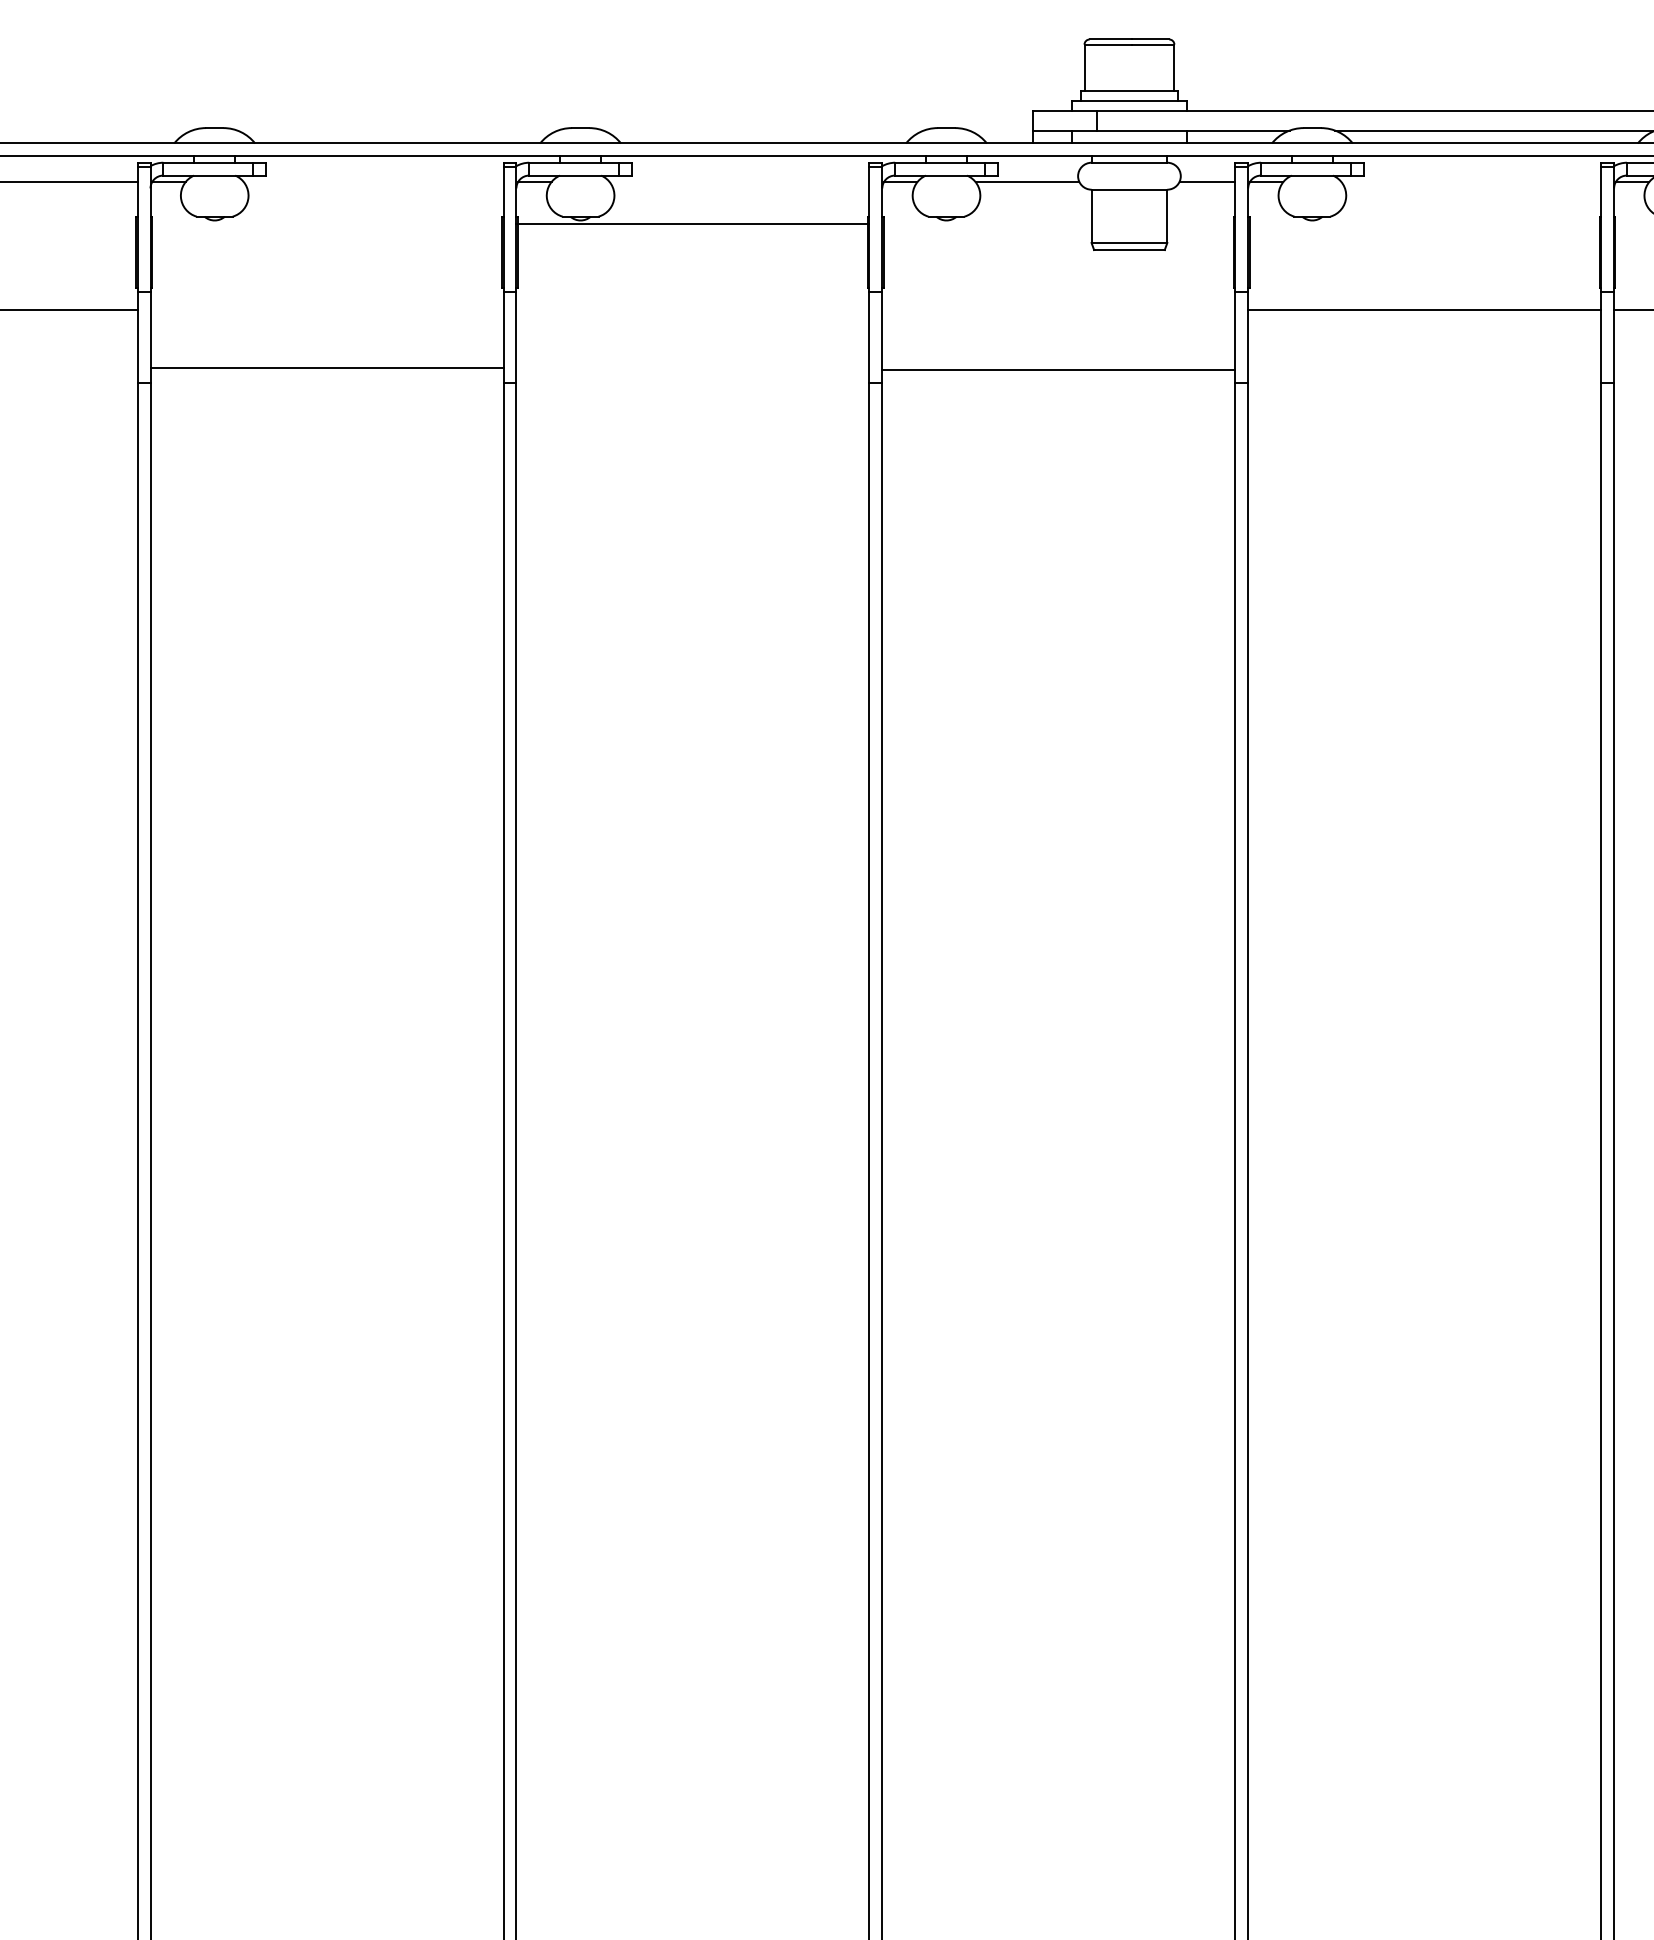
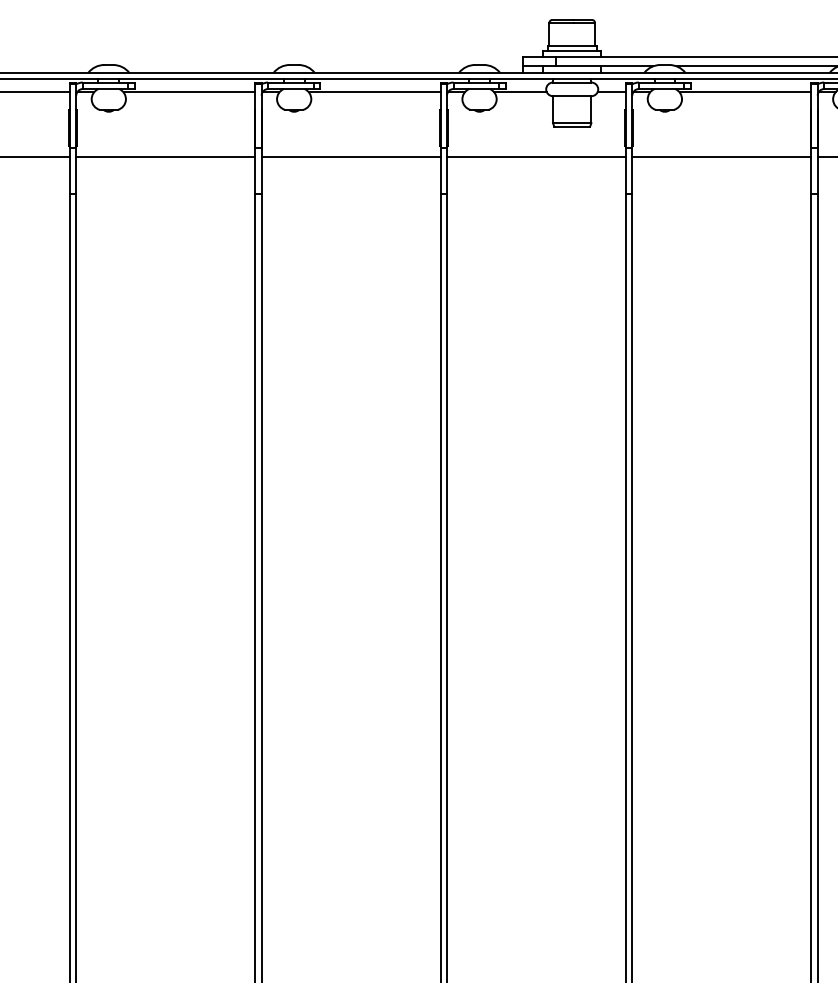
line: (373, 182) -> (189, 92), added
line: (739, 182) -> (374, 92), added
line: (1471, 182) -> (745, 92), added
line: (691, 223) -> (350, 157), moved
line: (326, 367) -> (165, 157), moved
line: (1058, 369) -> (536, 157), moved

